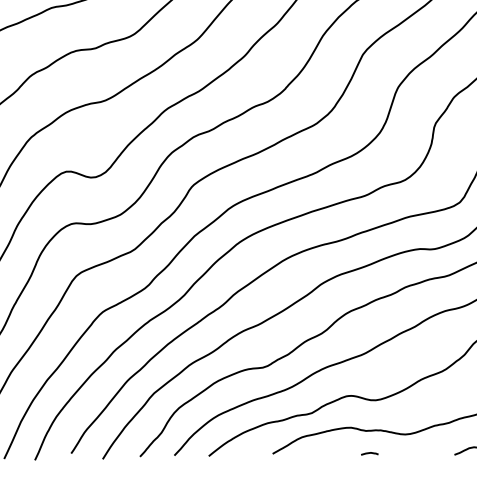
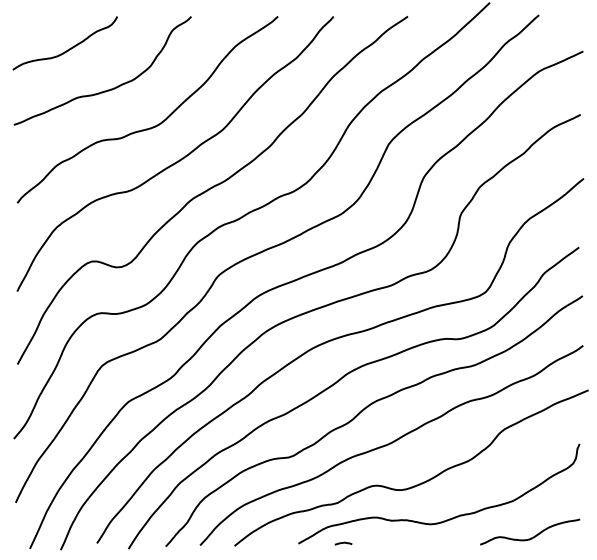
curve: (369, 453) -> (343, 543), moved

